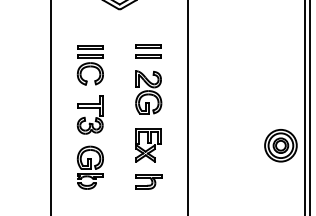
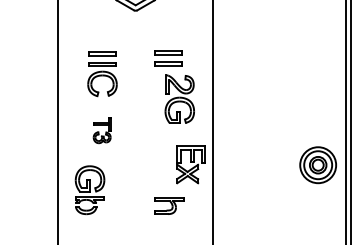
part: (148, 92) -> (179, 99), moved
part: (89, 114) -> (101, 129), size x0.6
part: (148, 145) -> (190, 164), moved
part: (89, 167) -> (88, 189), moved

